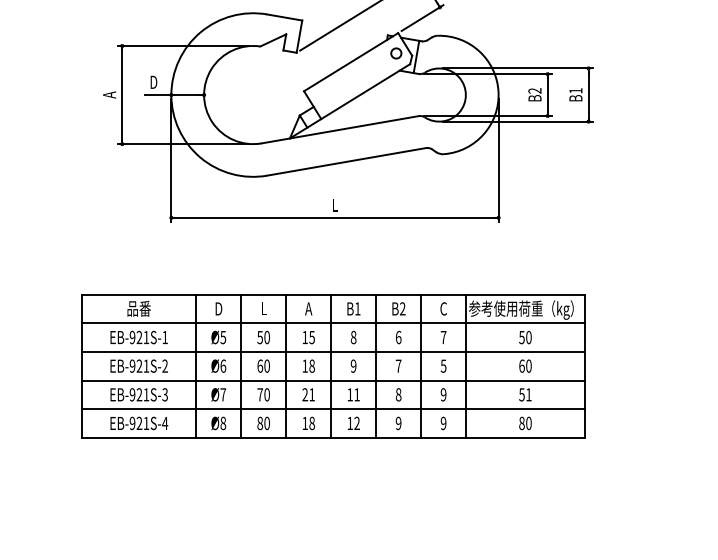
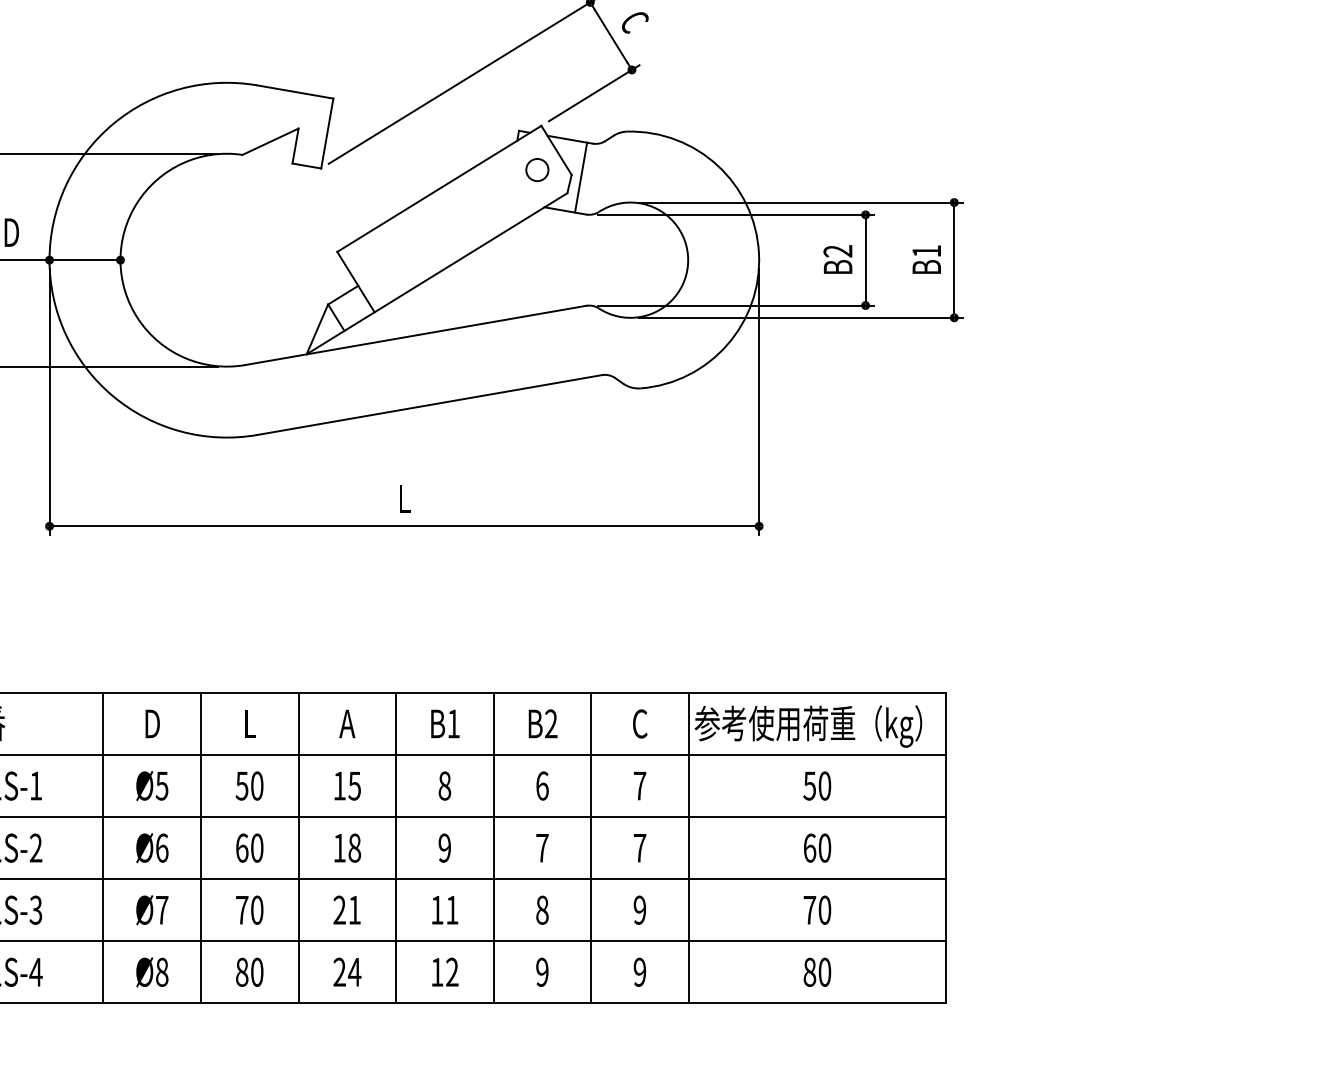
text: (443, 365) -> (639, 846), 5 -> 7
text: (525, 394) -> (817, 909), 51 -> 70
text: (308, 423) -> (346, 972), 18 -> 24

